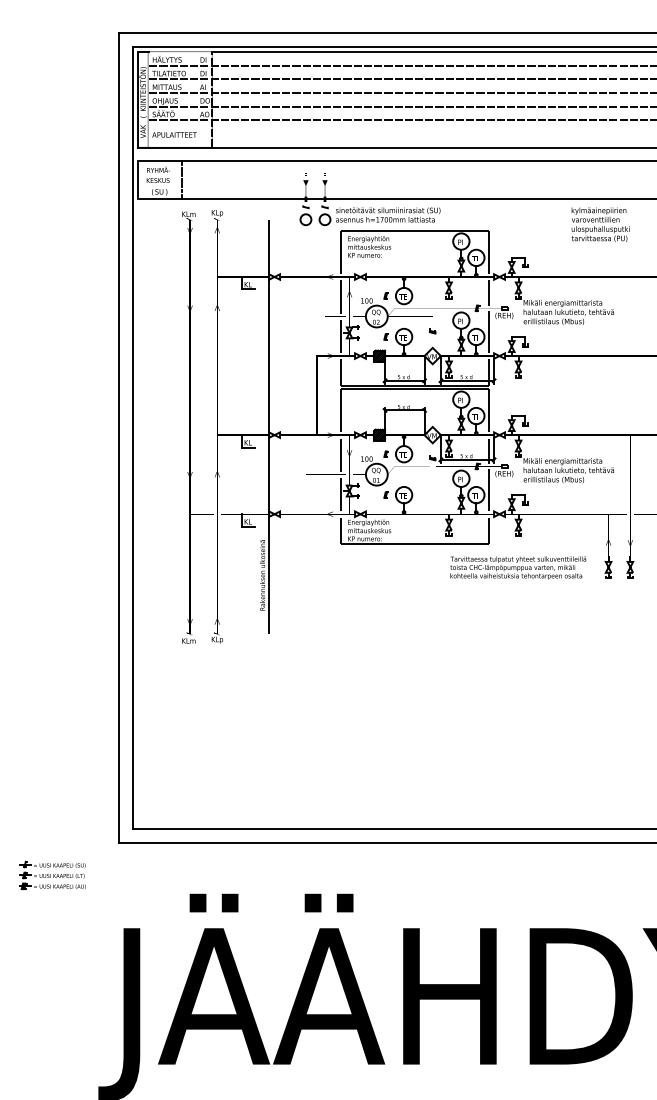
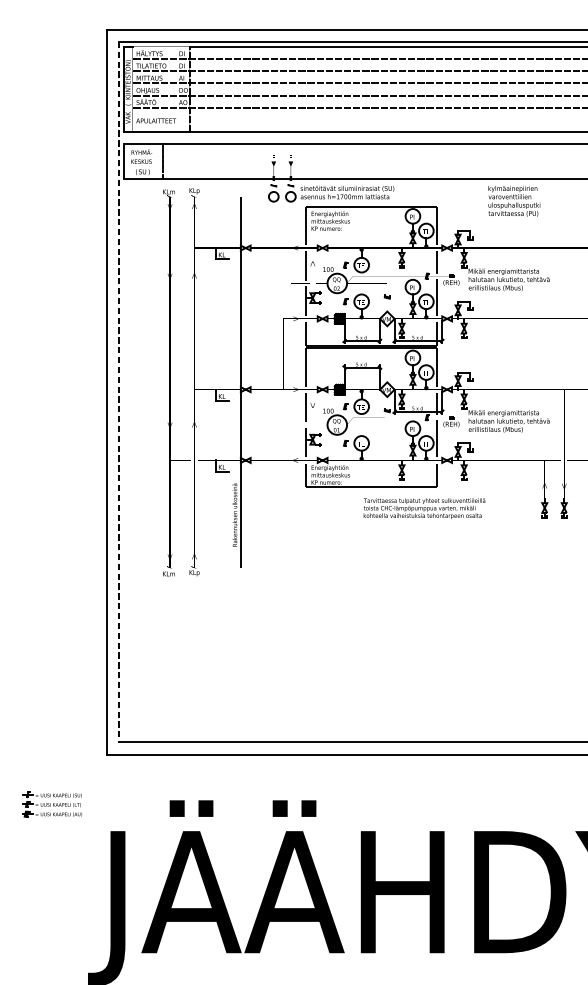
text: (600, 224) -> (514, 201), moved
line: (132, 438) -> (118, 392), solid -> dashed
text: (518, 567) -> (424, 508), moved
part: (52, 875) -> (52, 804), moved

